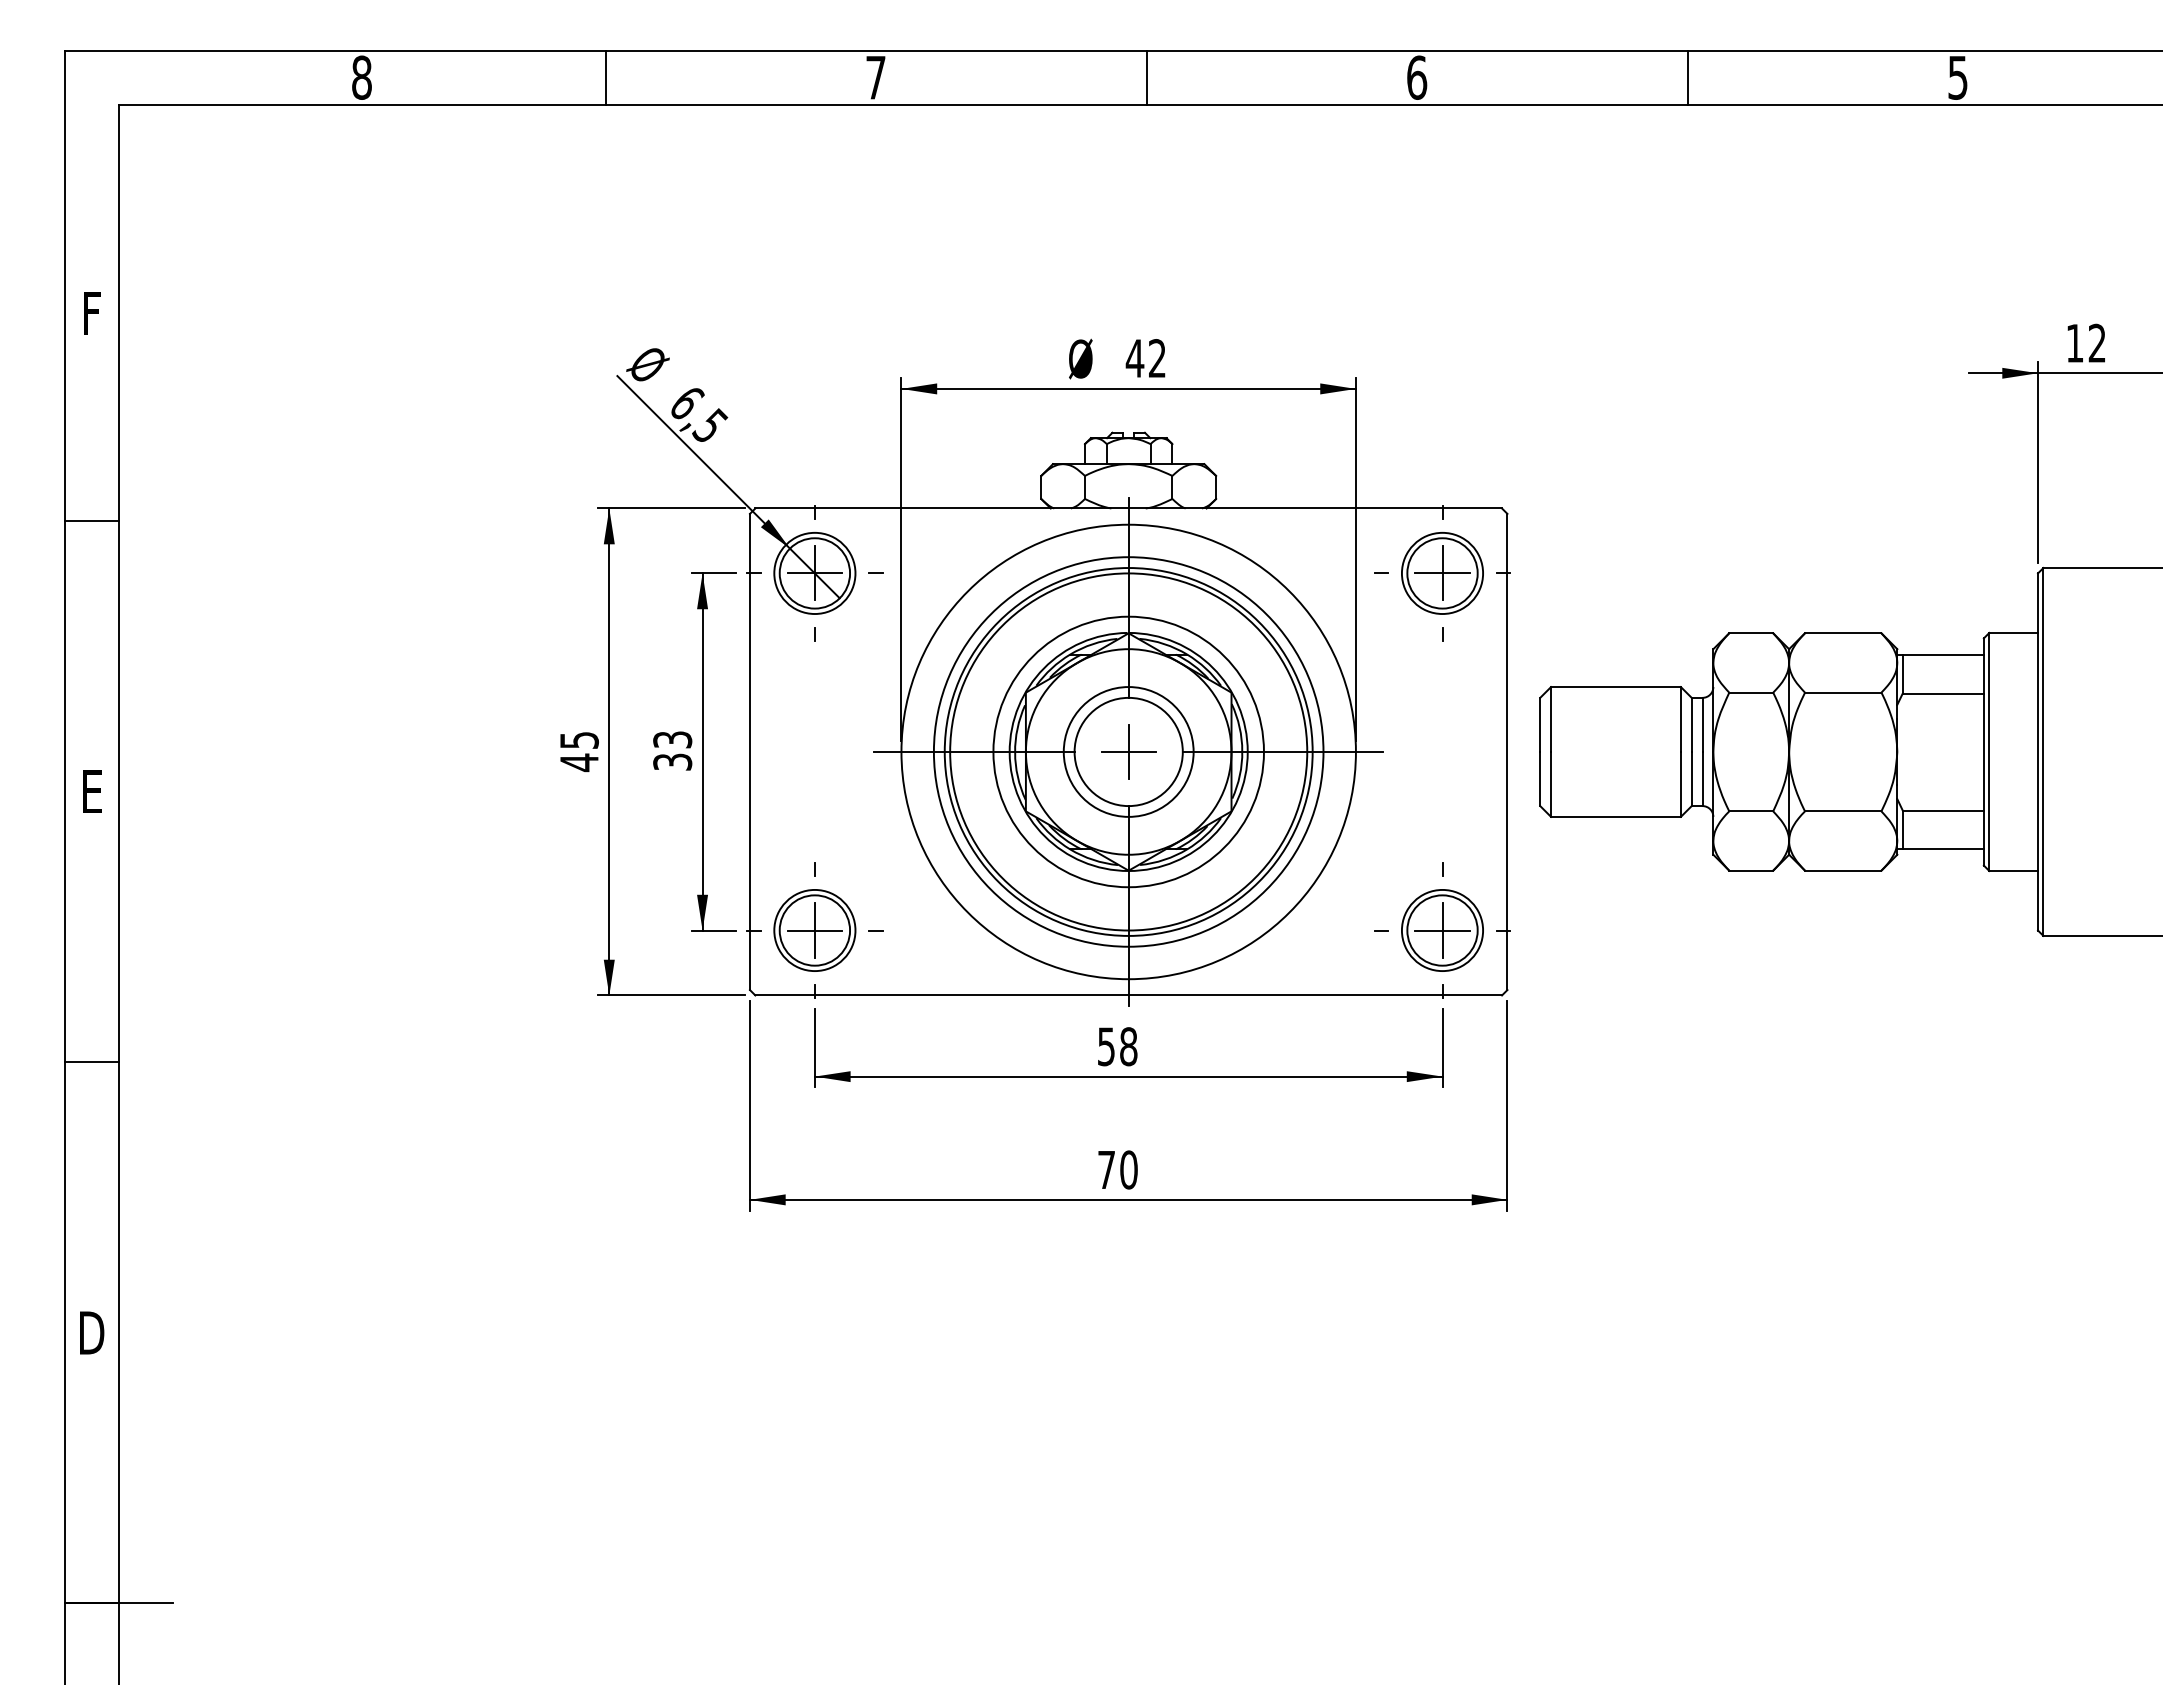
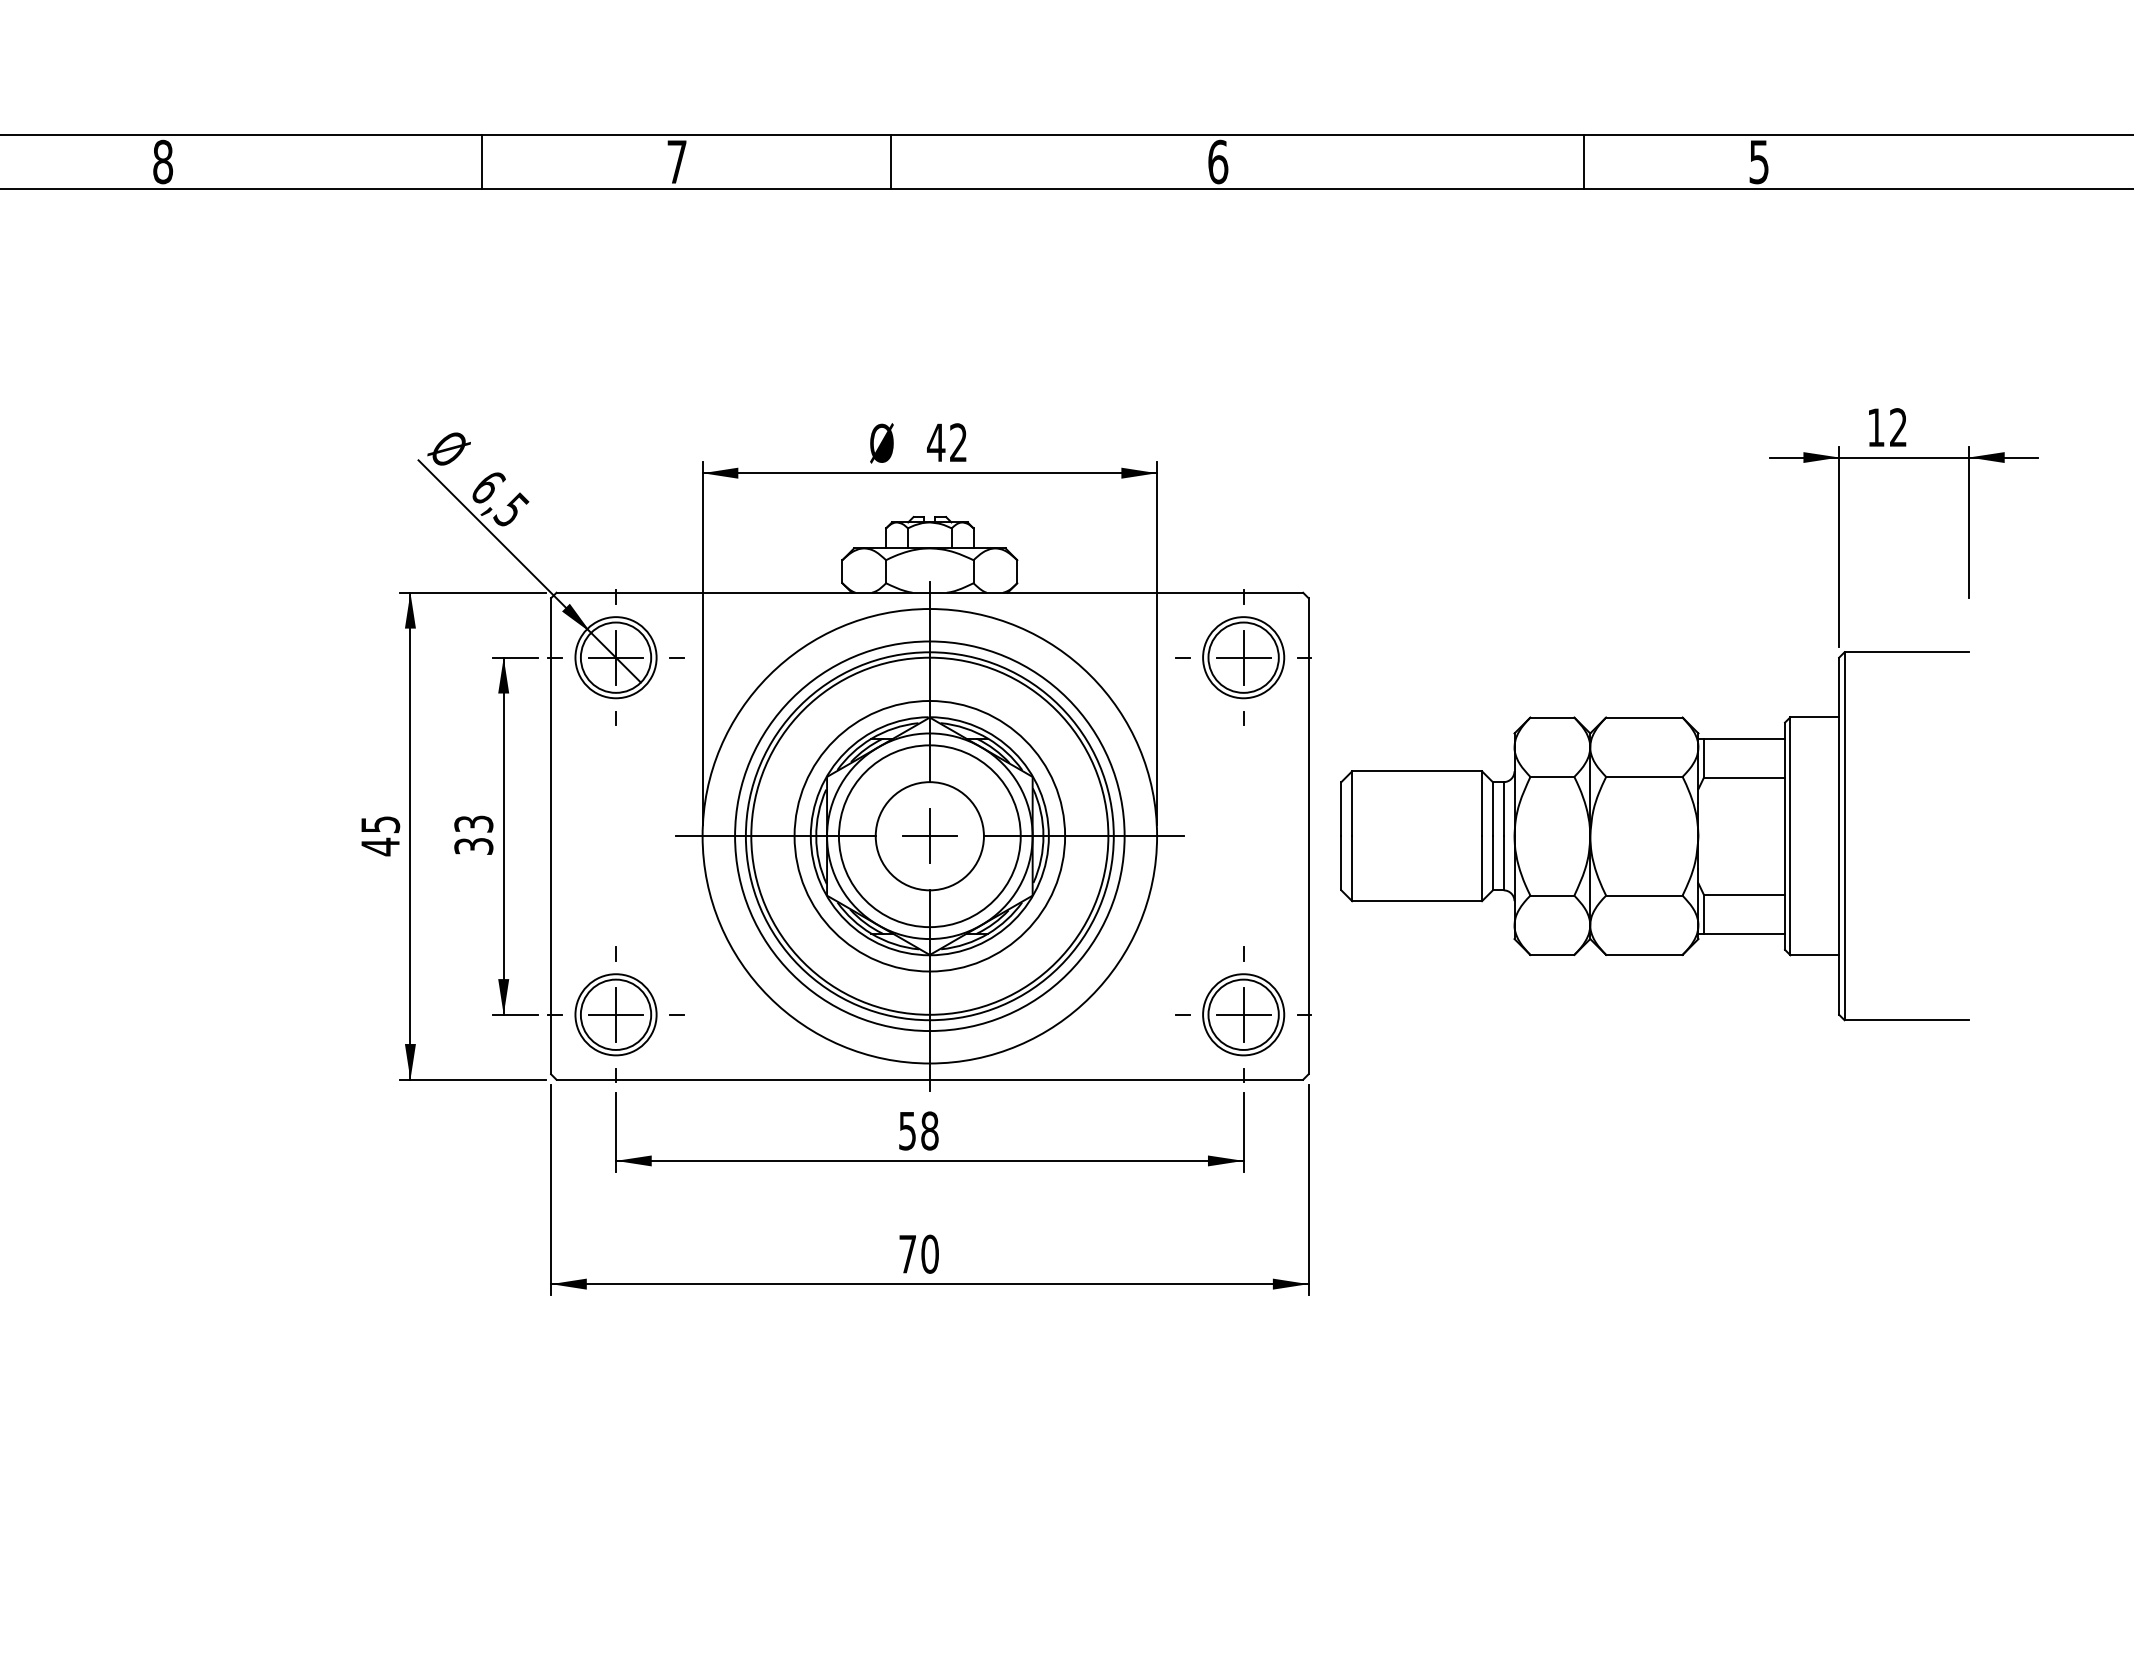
line: (605, 77) -> (481, 161), moved
line: (1147, 77) -> (891, 161), moved
line: (1688, 77) -> (1584, 161), moved
circle: (1128, 751) -> (929, 835), size x1.4

